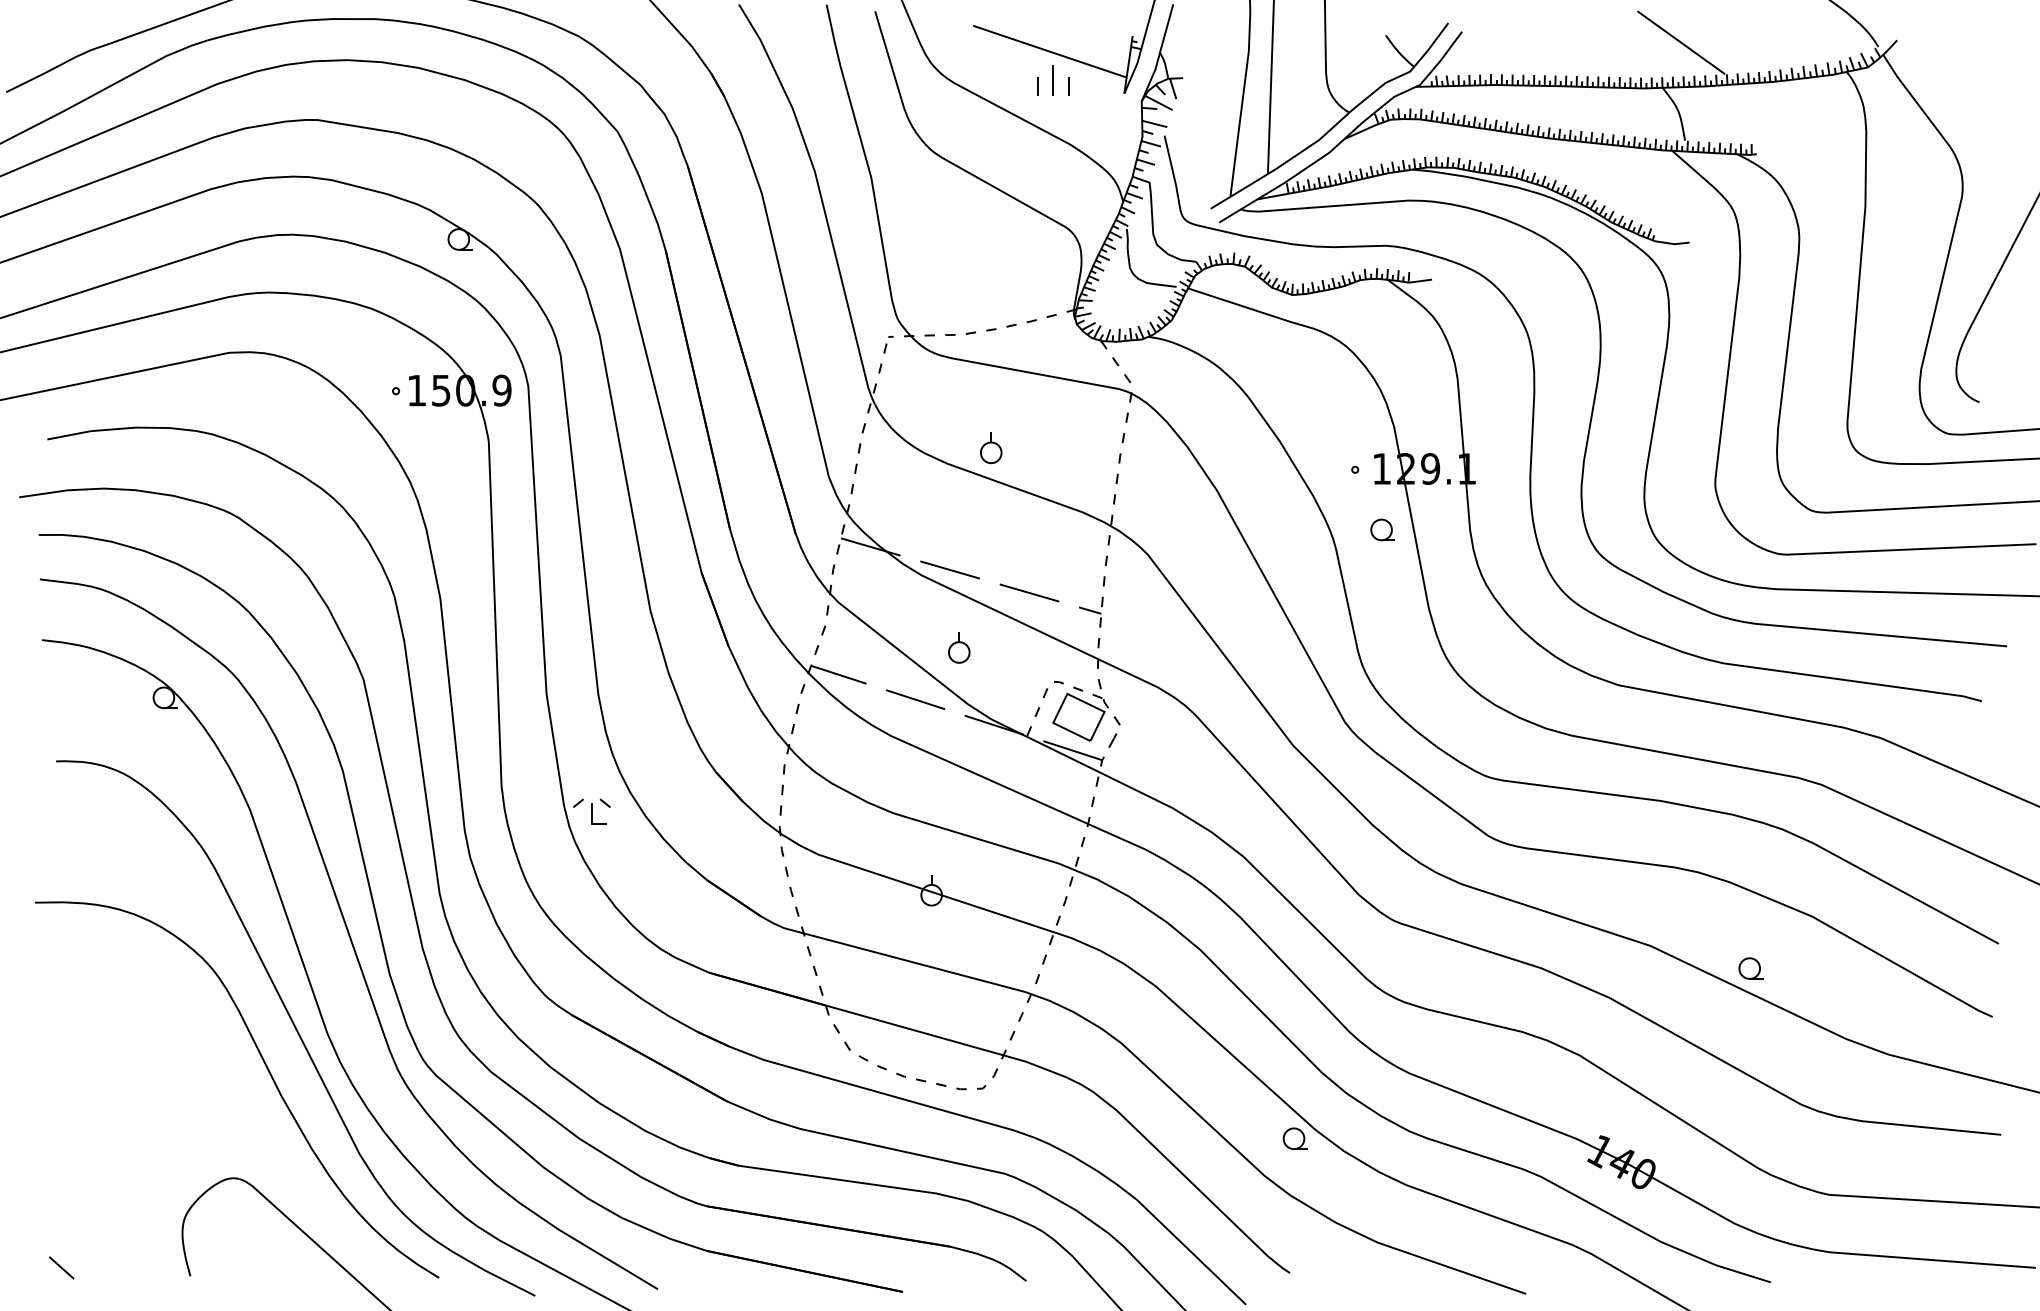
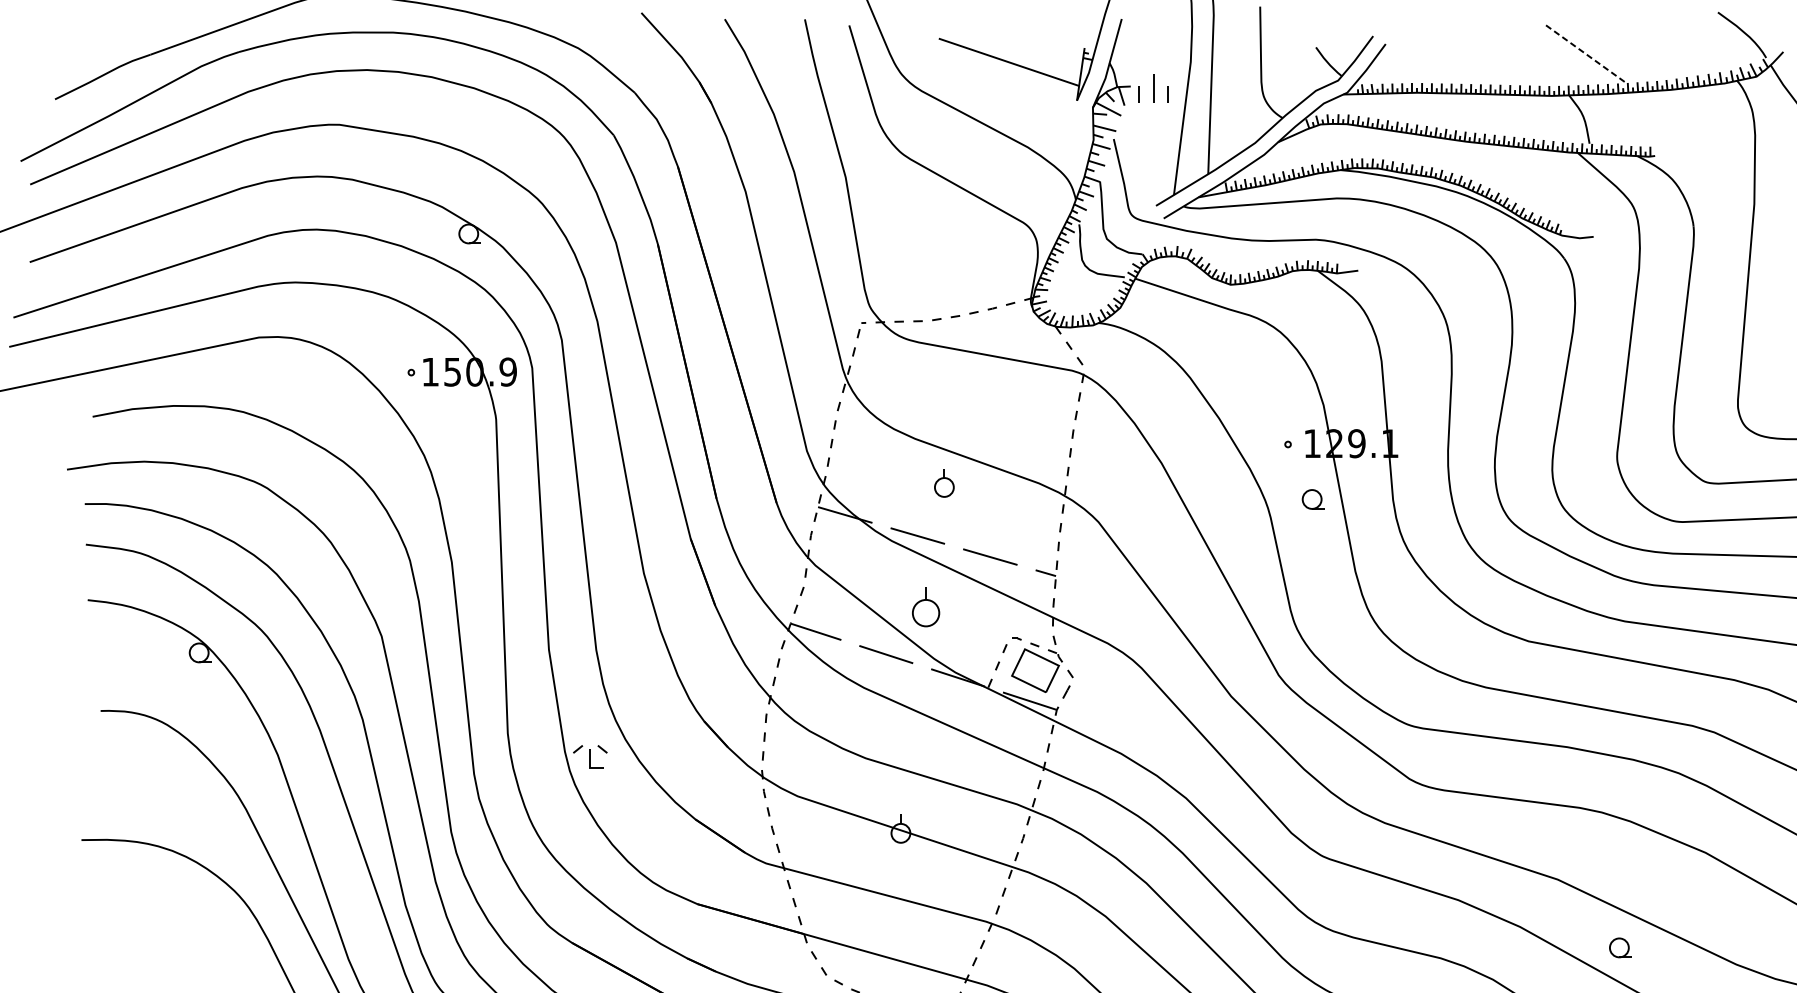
line: (1681, 43) -> (1586, 54), solid -> dashed
part: (1053, 80) -> (1153, 88), moved
part: (991, 448) -> (944, 483), moved
part: (959, 647) -> (926, 606), size x1.4
part: (1750, 968) -> (1620, 947), moved

